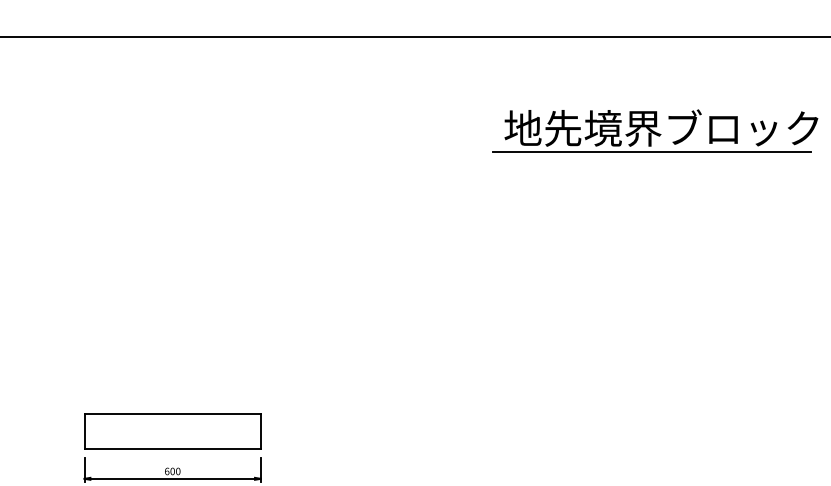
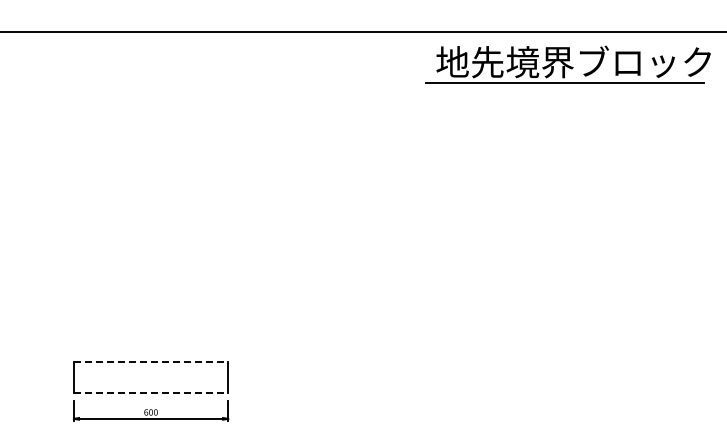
part: (654, 131) -> (567, 64), moved
line: (173, 414) -> (151, 362), solid -> dashed
line: (173, 449) -> (151, 393), solid -> dashed

